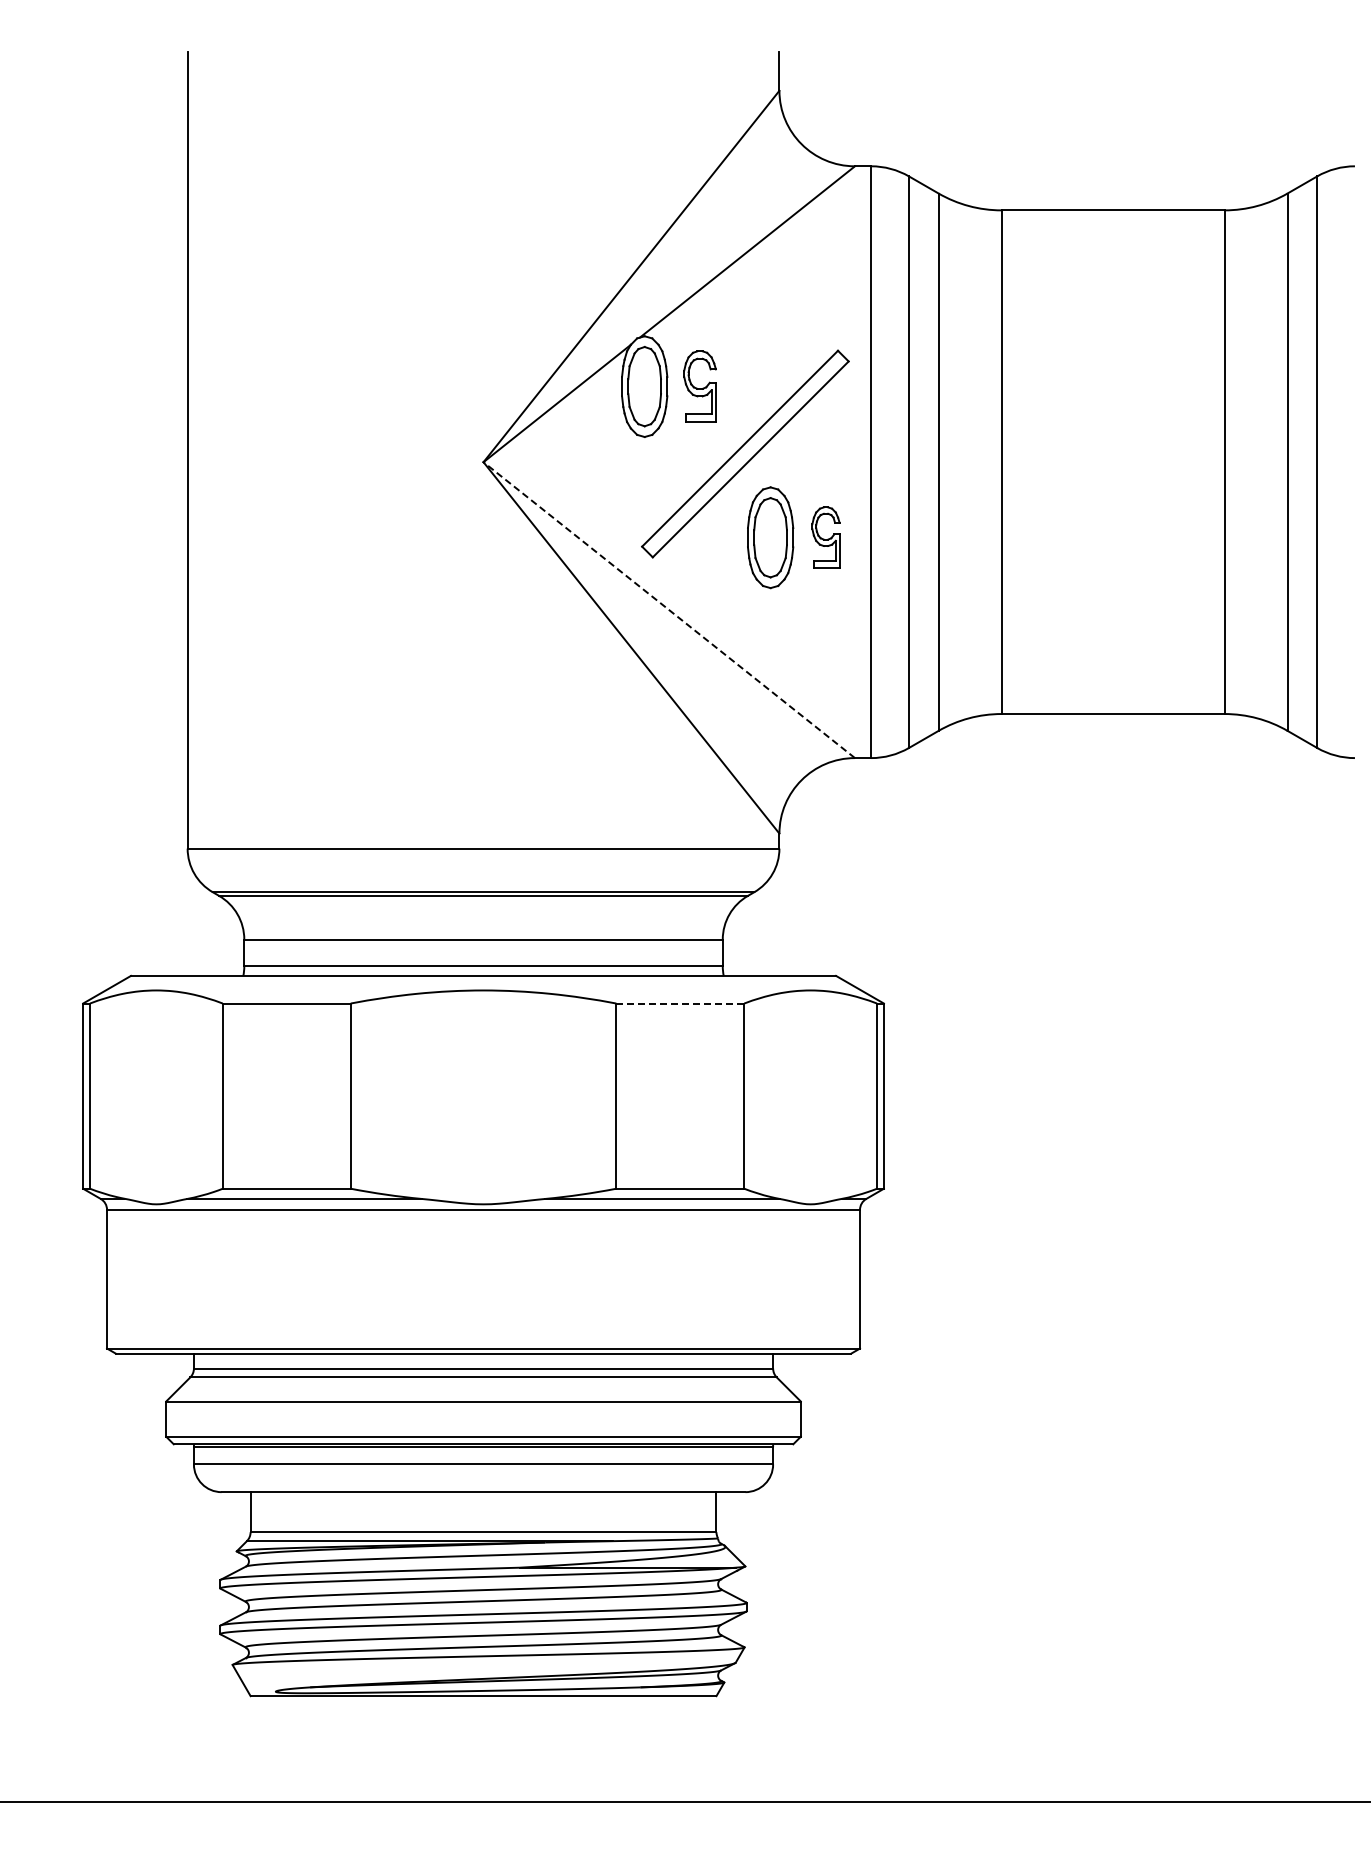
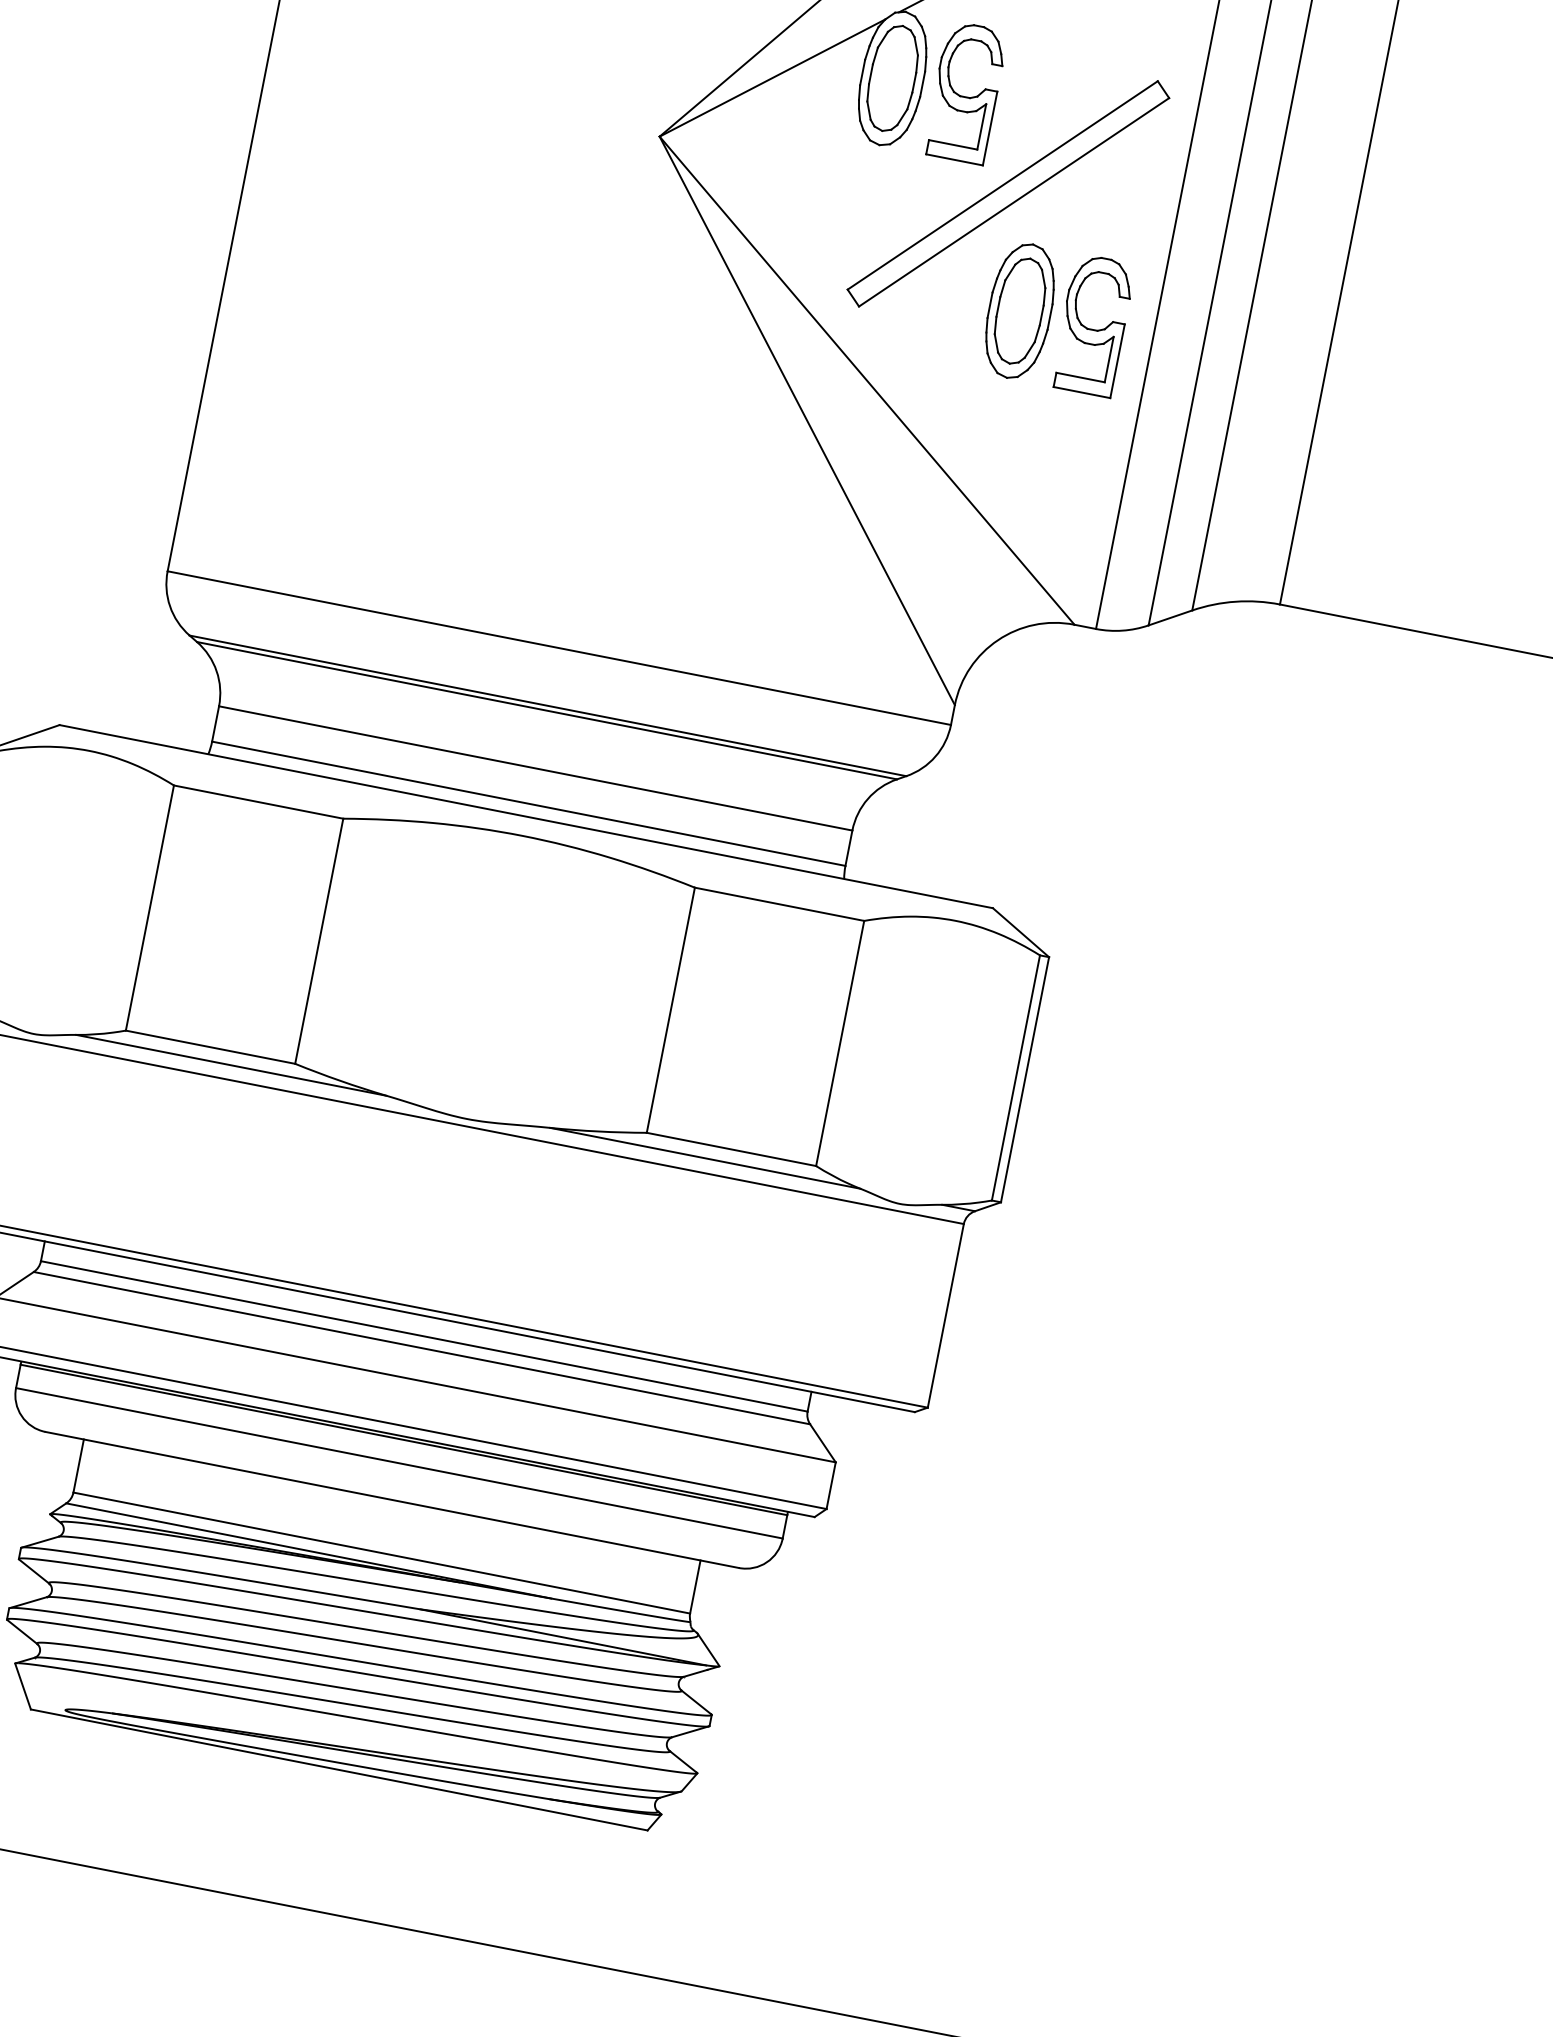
part: (699, 386) -> (965, 92), size x1.43
part: (825, 537) -> (1092, 325), size x1.67
line: (668, 609) -> (866, 379), dashed -> solid
line: (680, 1003) -> (779, 904), dashed -> solid

